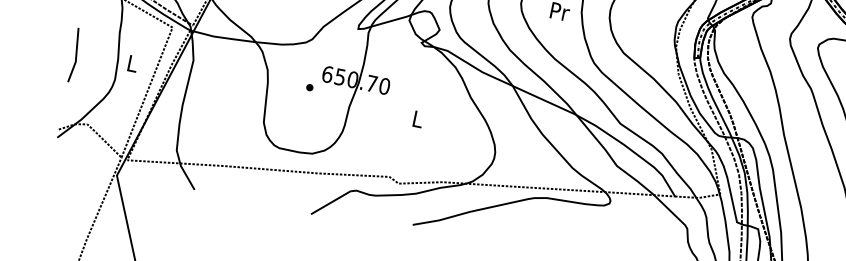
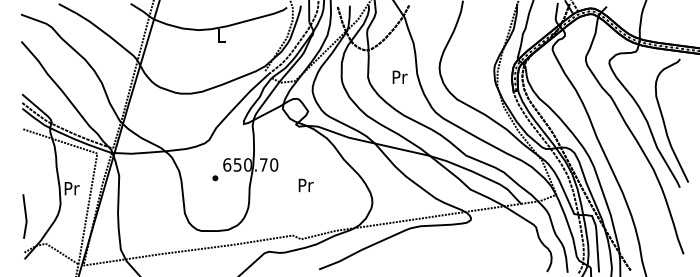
line: (75, 55) -> (25, 216), moved
text: (132, 63) -> (71, 188), L -> Pr
text: (417, 119) -> (305, 185), L -> Pr

